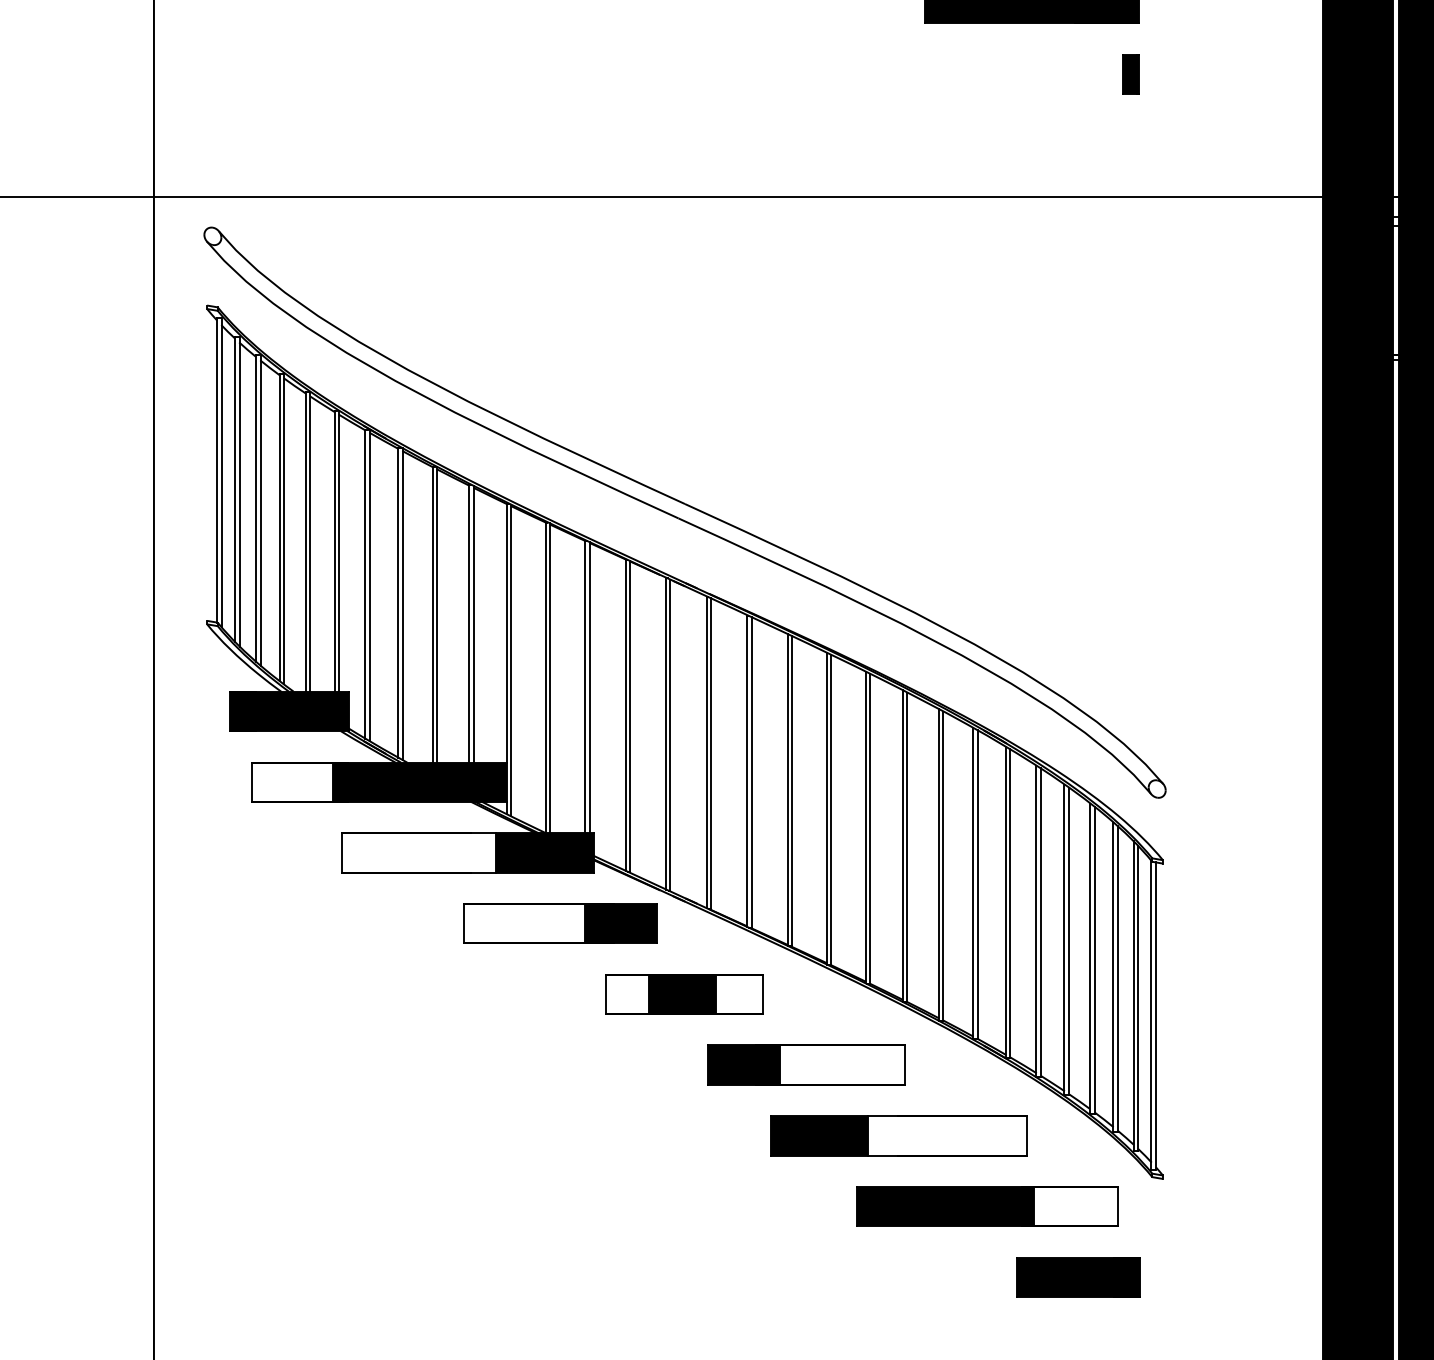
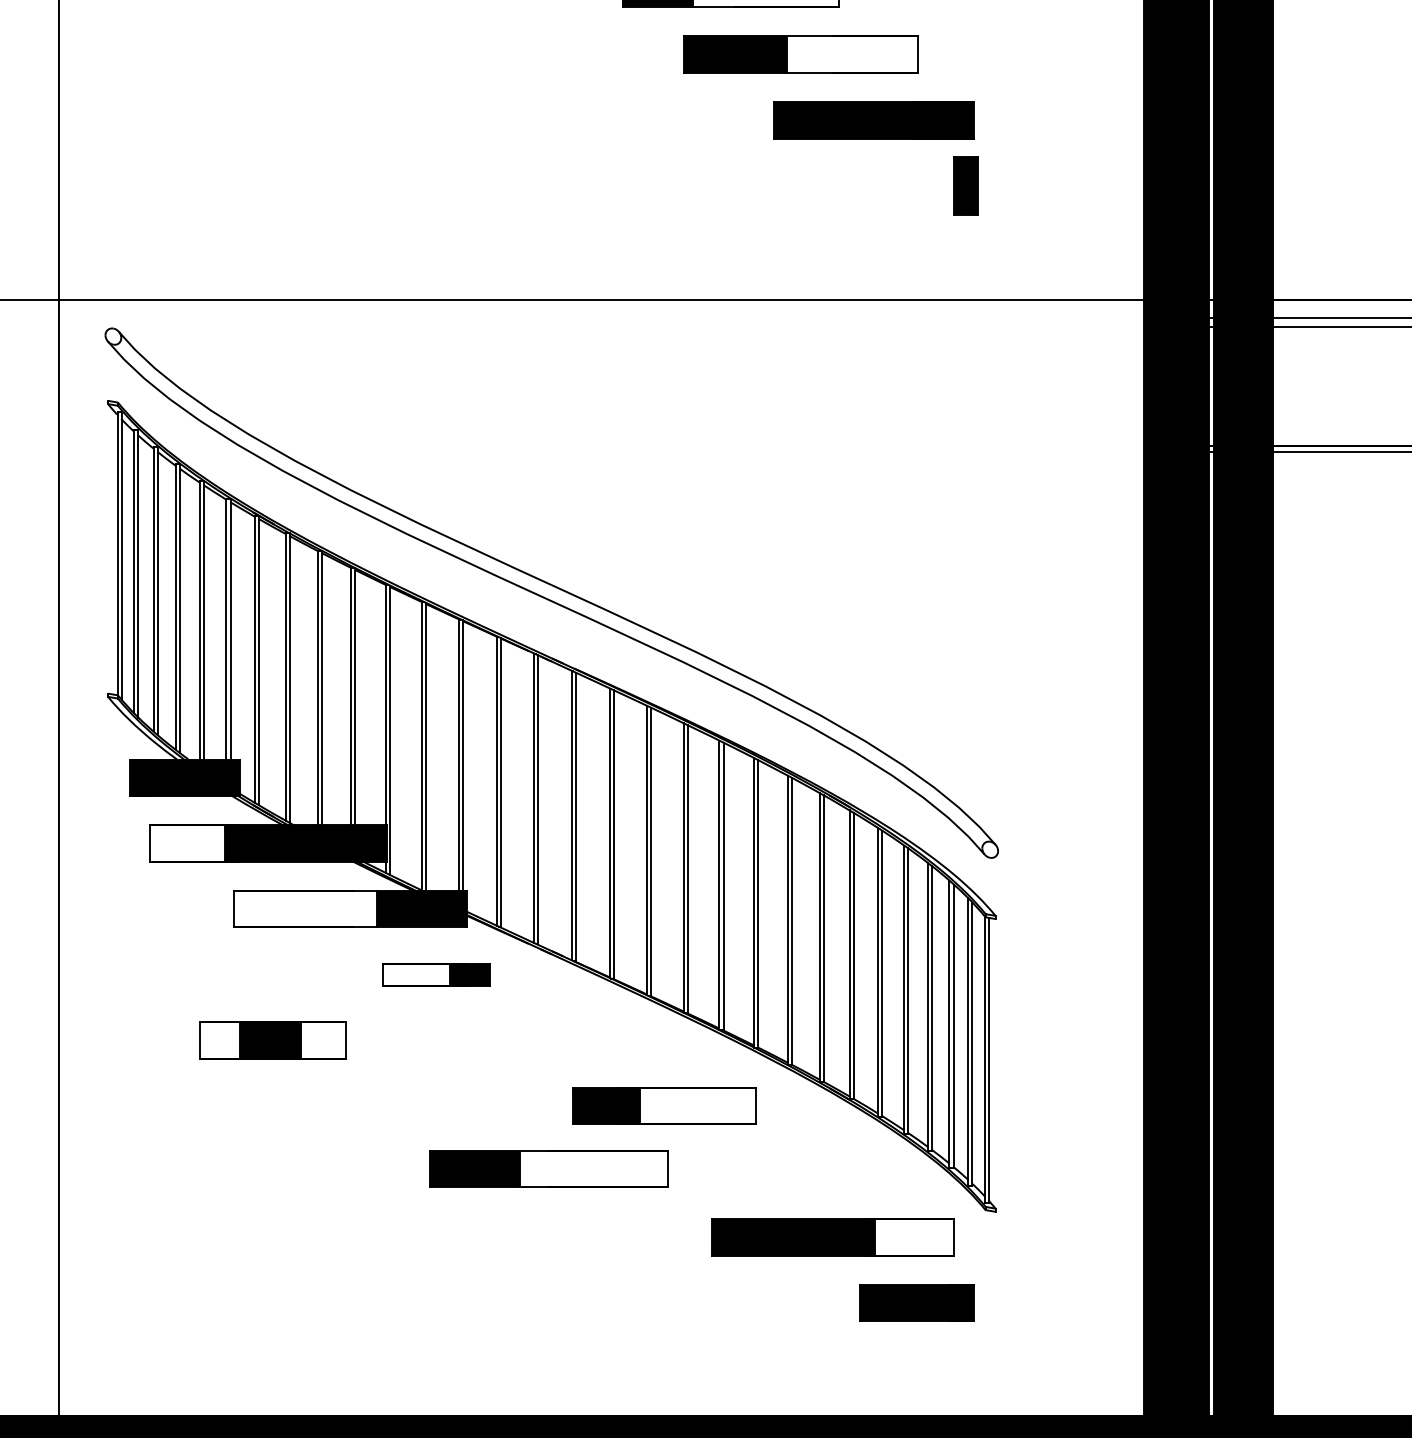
part: (1131, 74) -> (966, 186), size x1.6
part: (560, 923) -> (436, 974), size x0.6
part: (684, 994) -> (272, 1040), moved
part: (899, 1135) -> (548, 1168), moved

